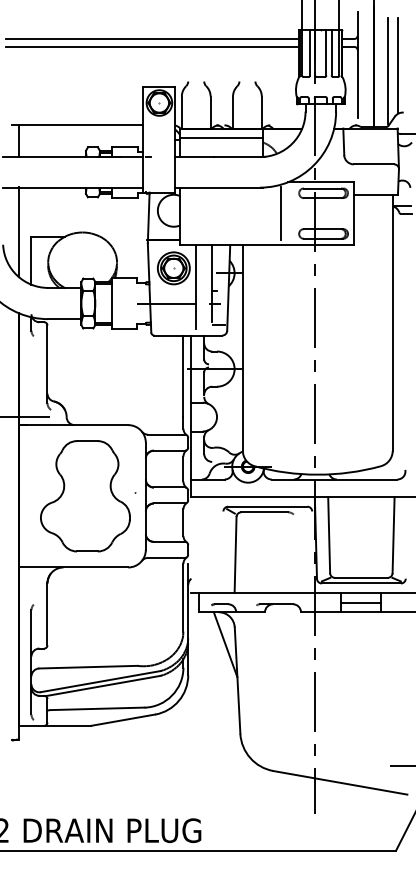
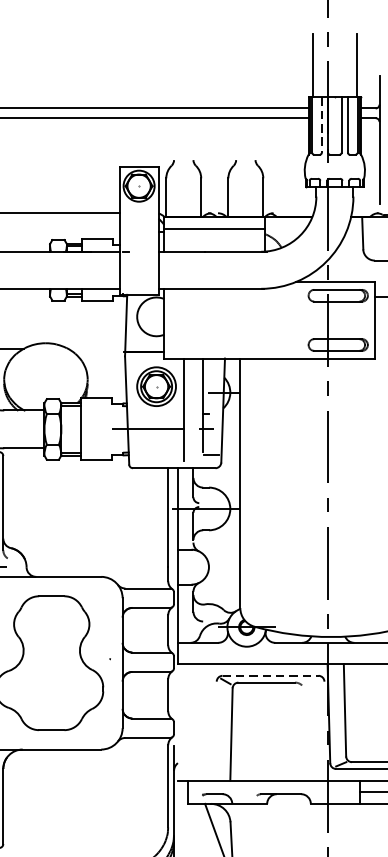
line: (310, 52) -> (322, 124), solid -> dashed
line: (281, 213) -> (287, 320), removed
line: (267, 506) -> (270, 675), solid -> dashed

